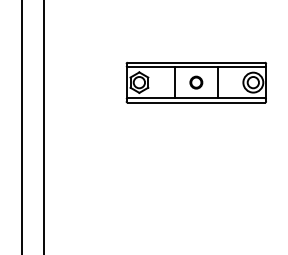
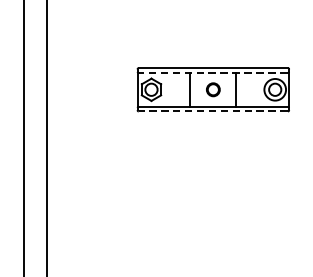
line: (195, 67) -> (212, 73), solid -> dashed
line: (196, 102) -> (213, 111), solid -> dashed

